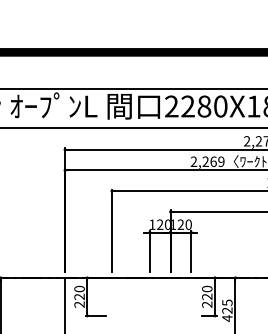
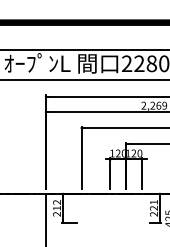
text: (207, 288) -> (154, 201), 220 -> 221
text: (79, 292) -> (56, 204), 220 -> 212

